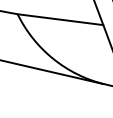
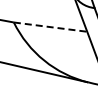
line: (60, 20) -> (50, 27), solid -> dashed

